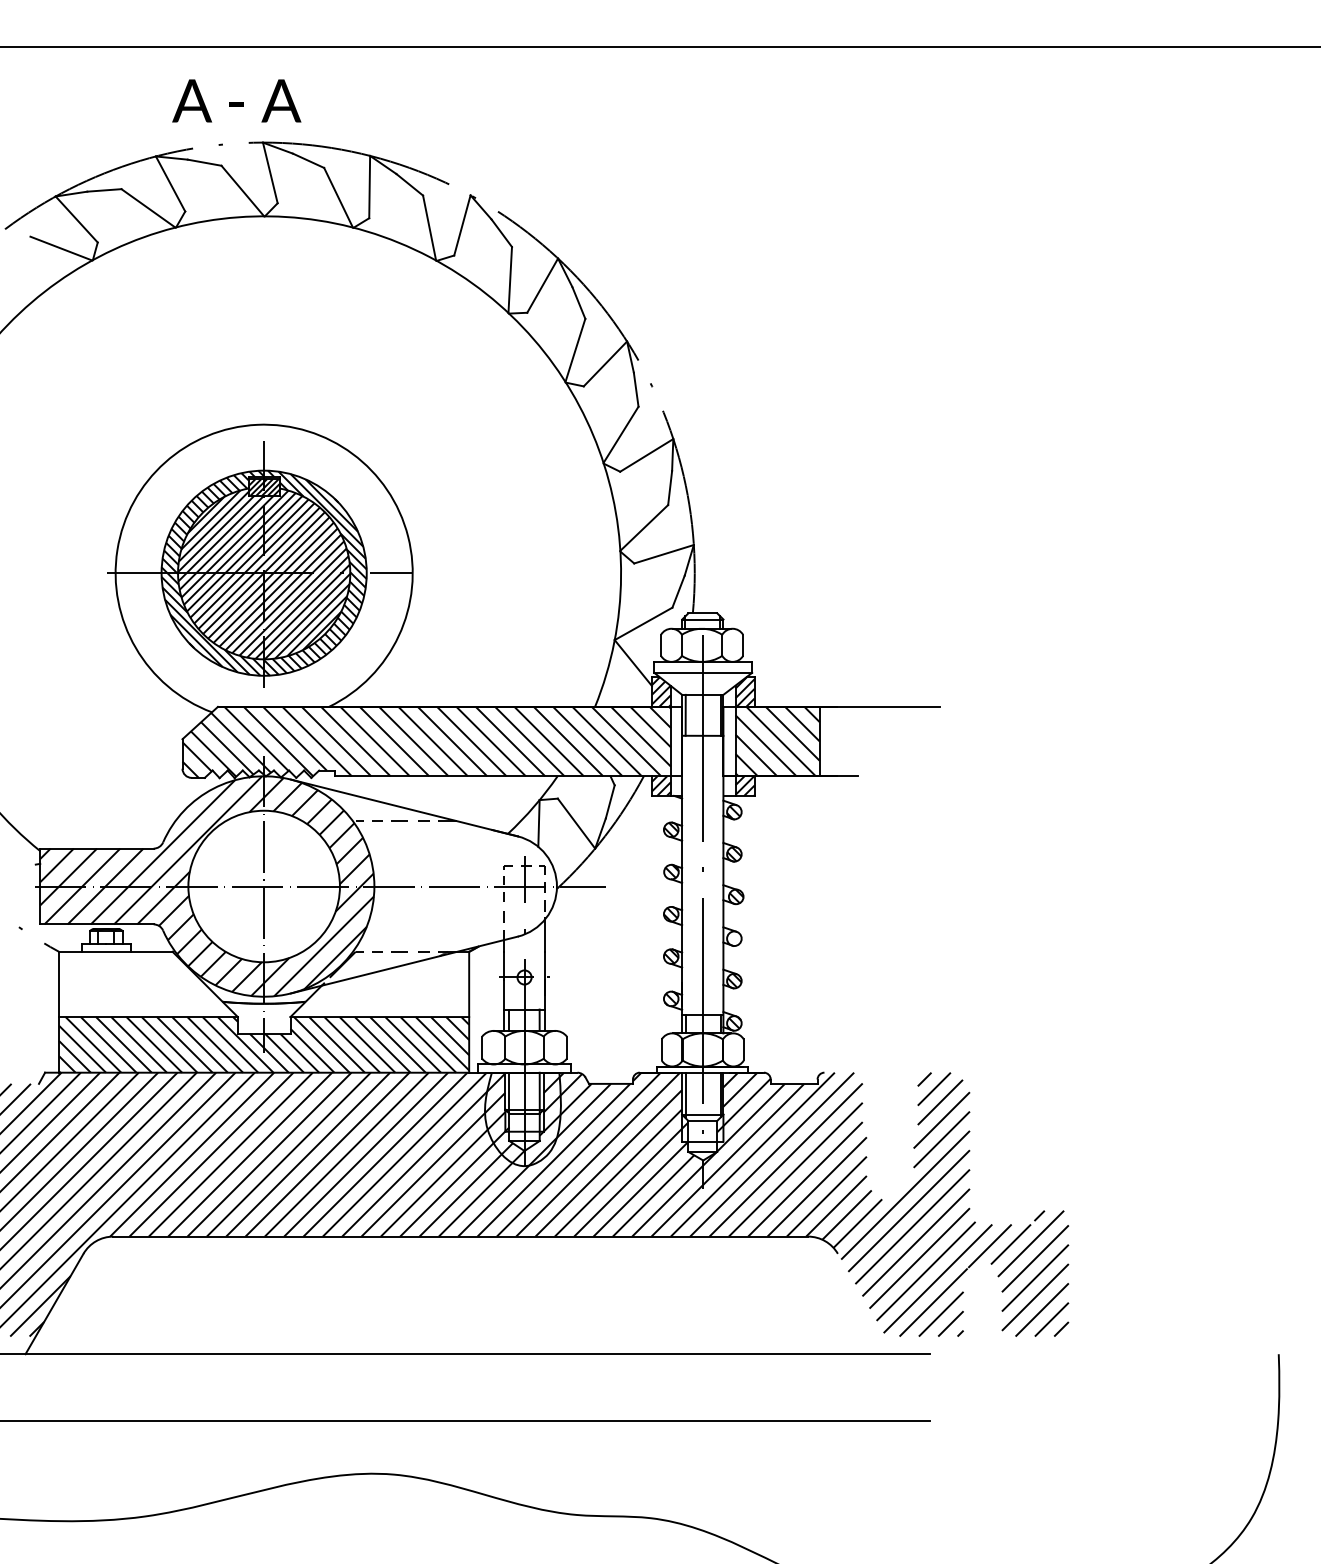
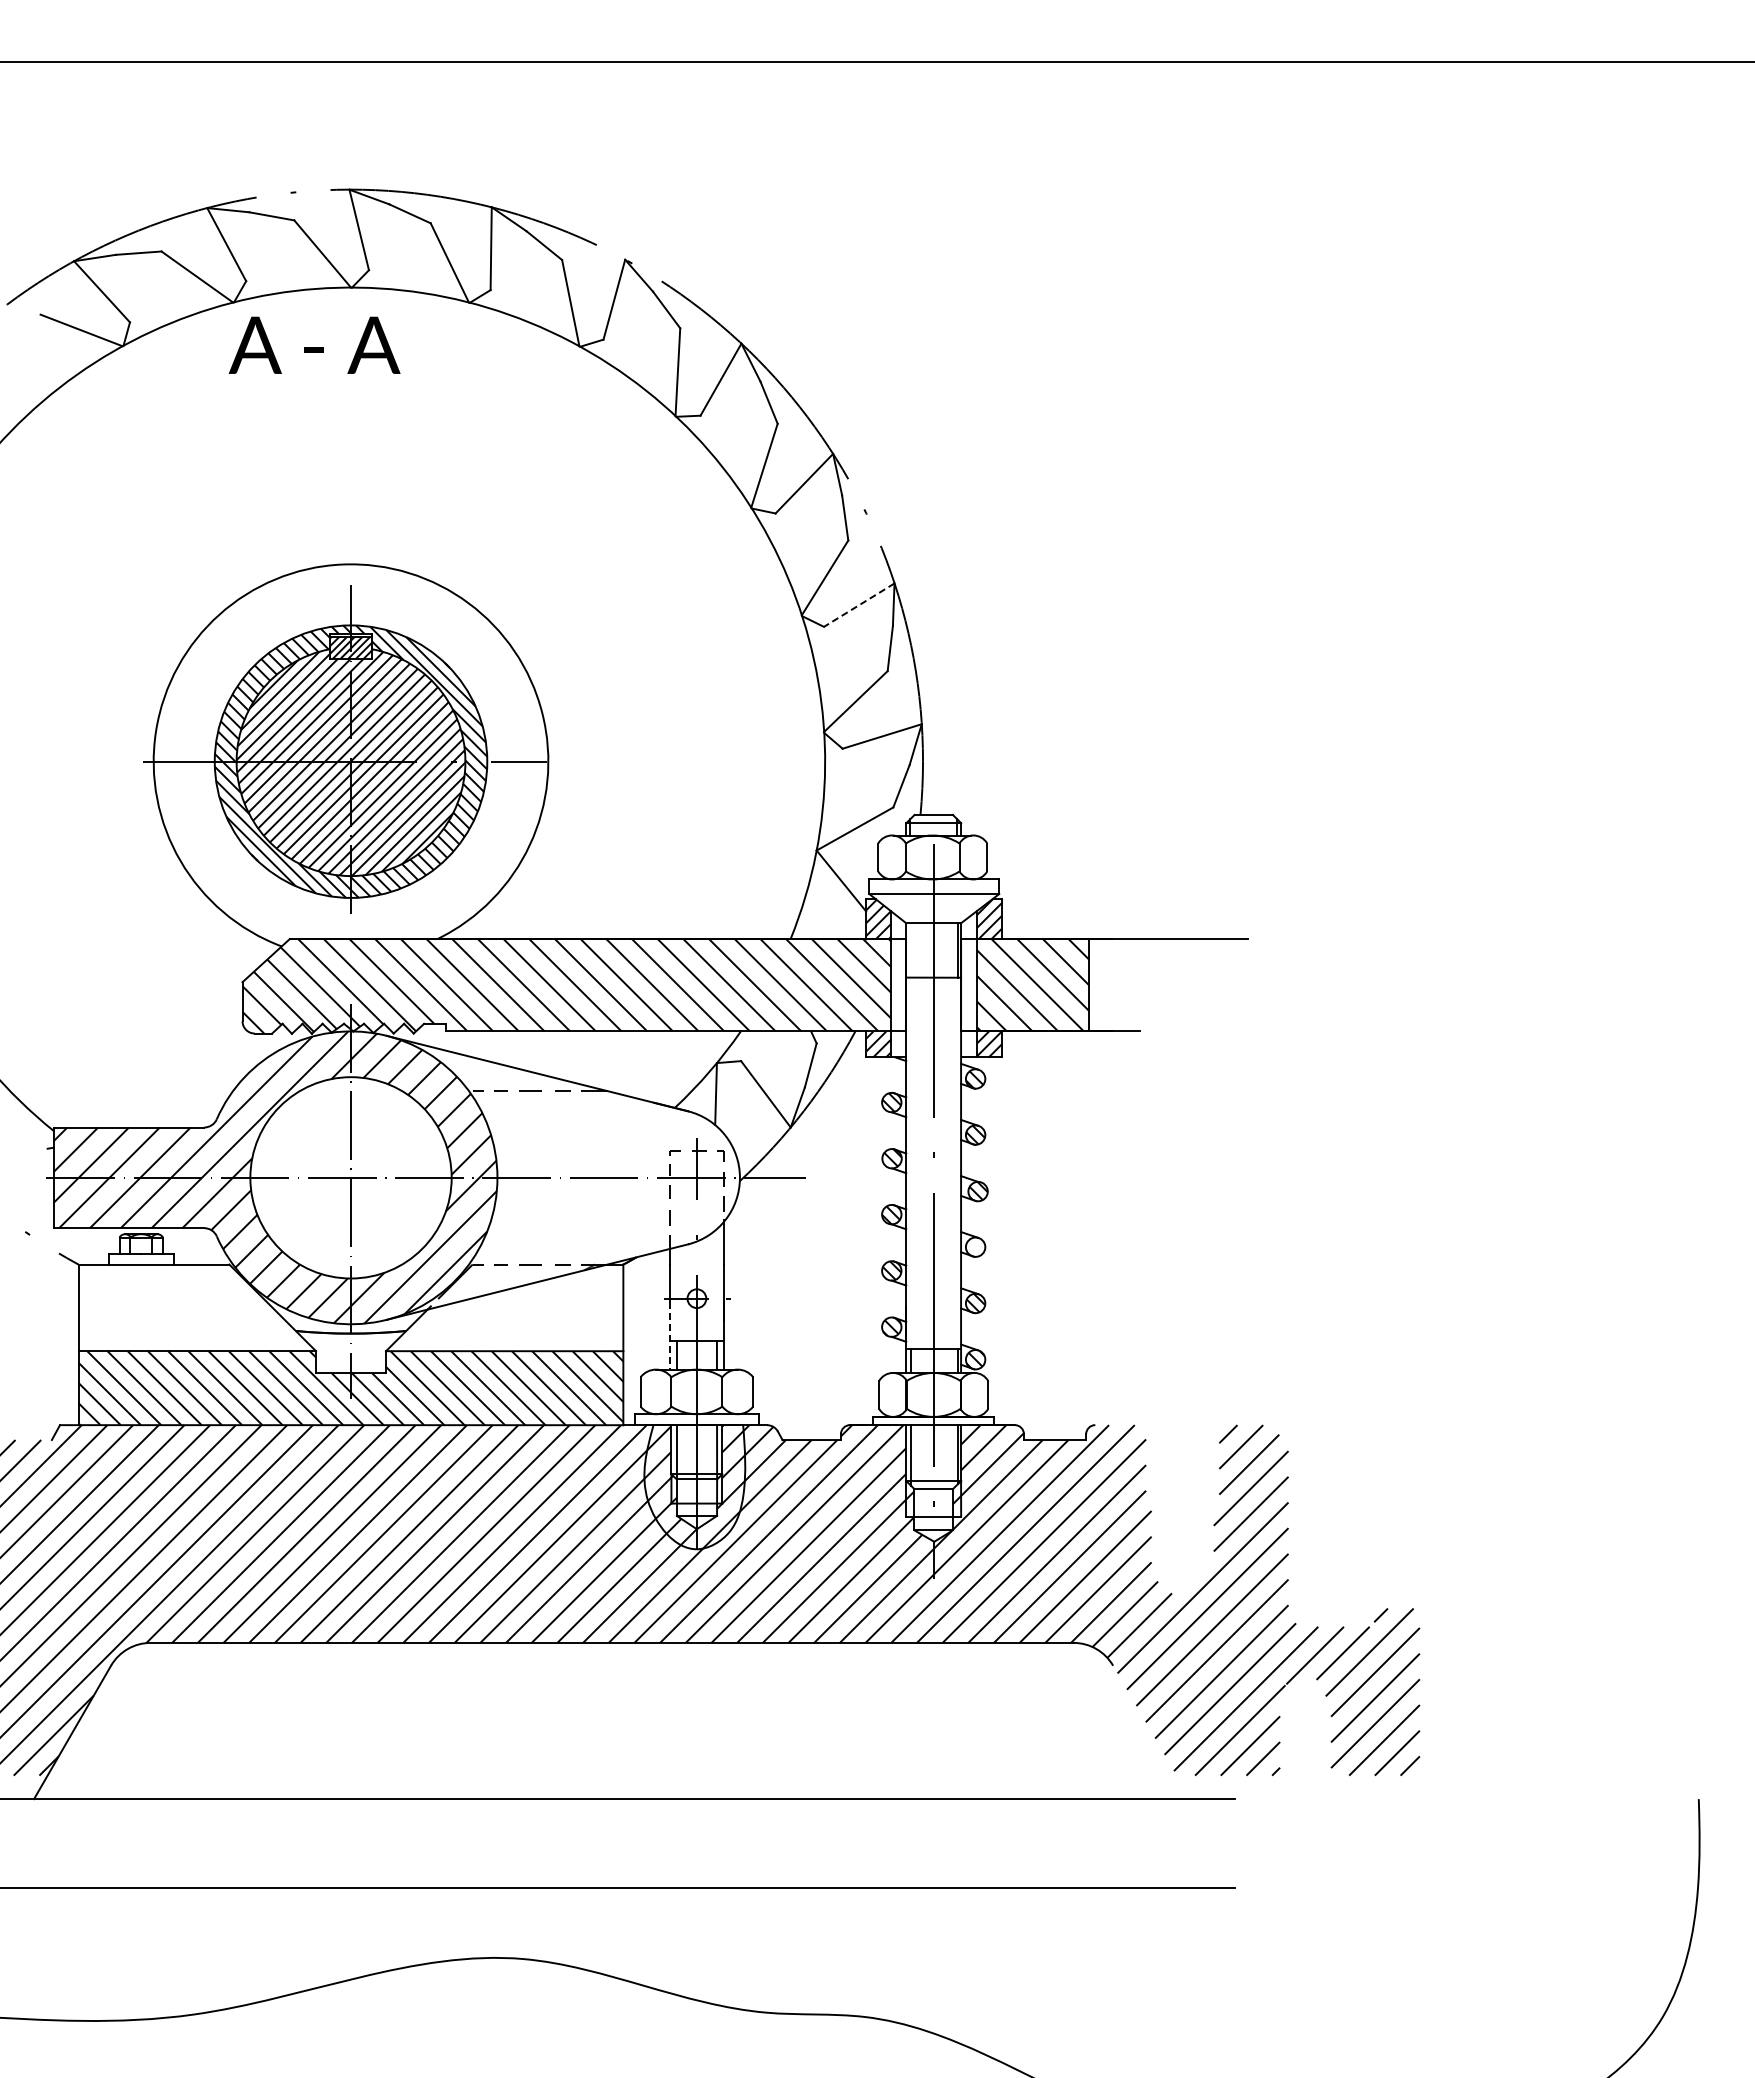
text: (236, 100) -> (314, 344), moved
line: (646, 455) -> (858, 605), solid -> dashed
line: (685, 715) -> (910, 950), removed
line: (504, 1005) -> (670, 1335), solid -> dashed

